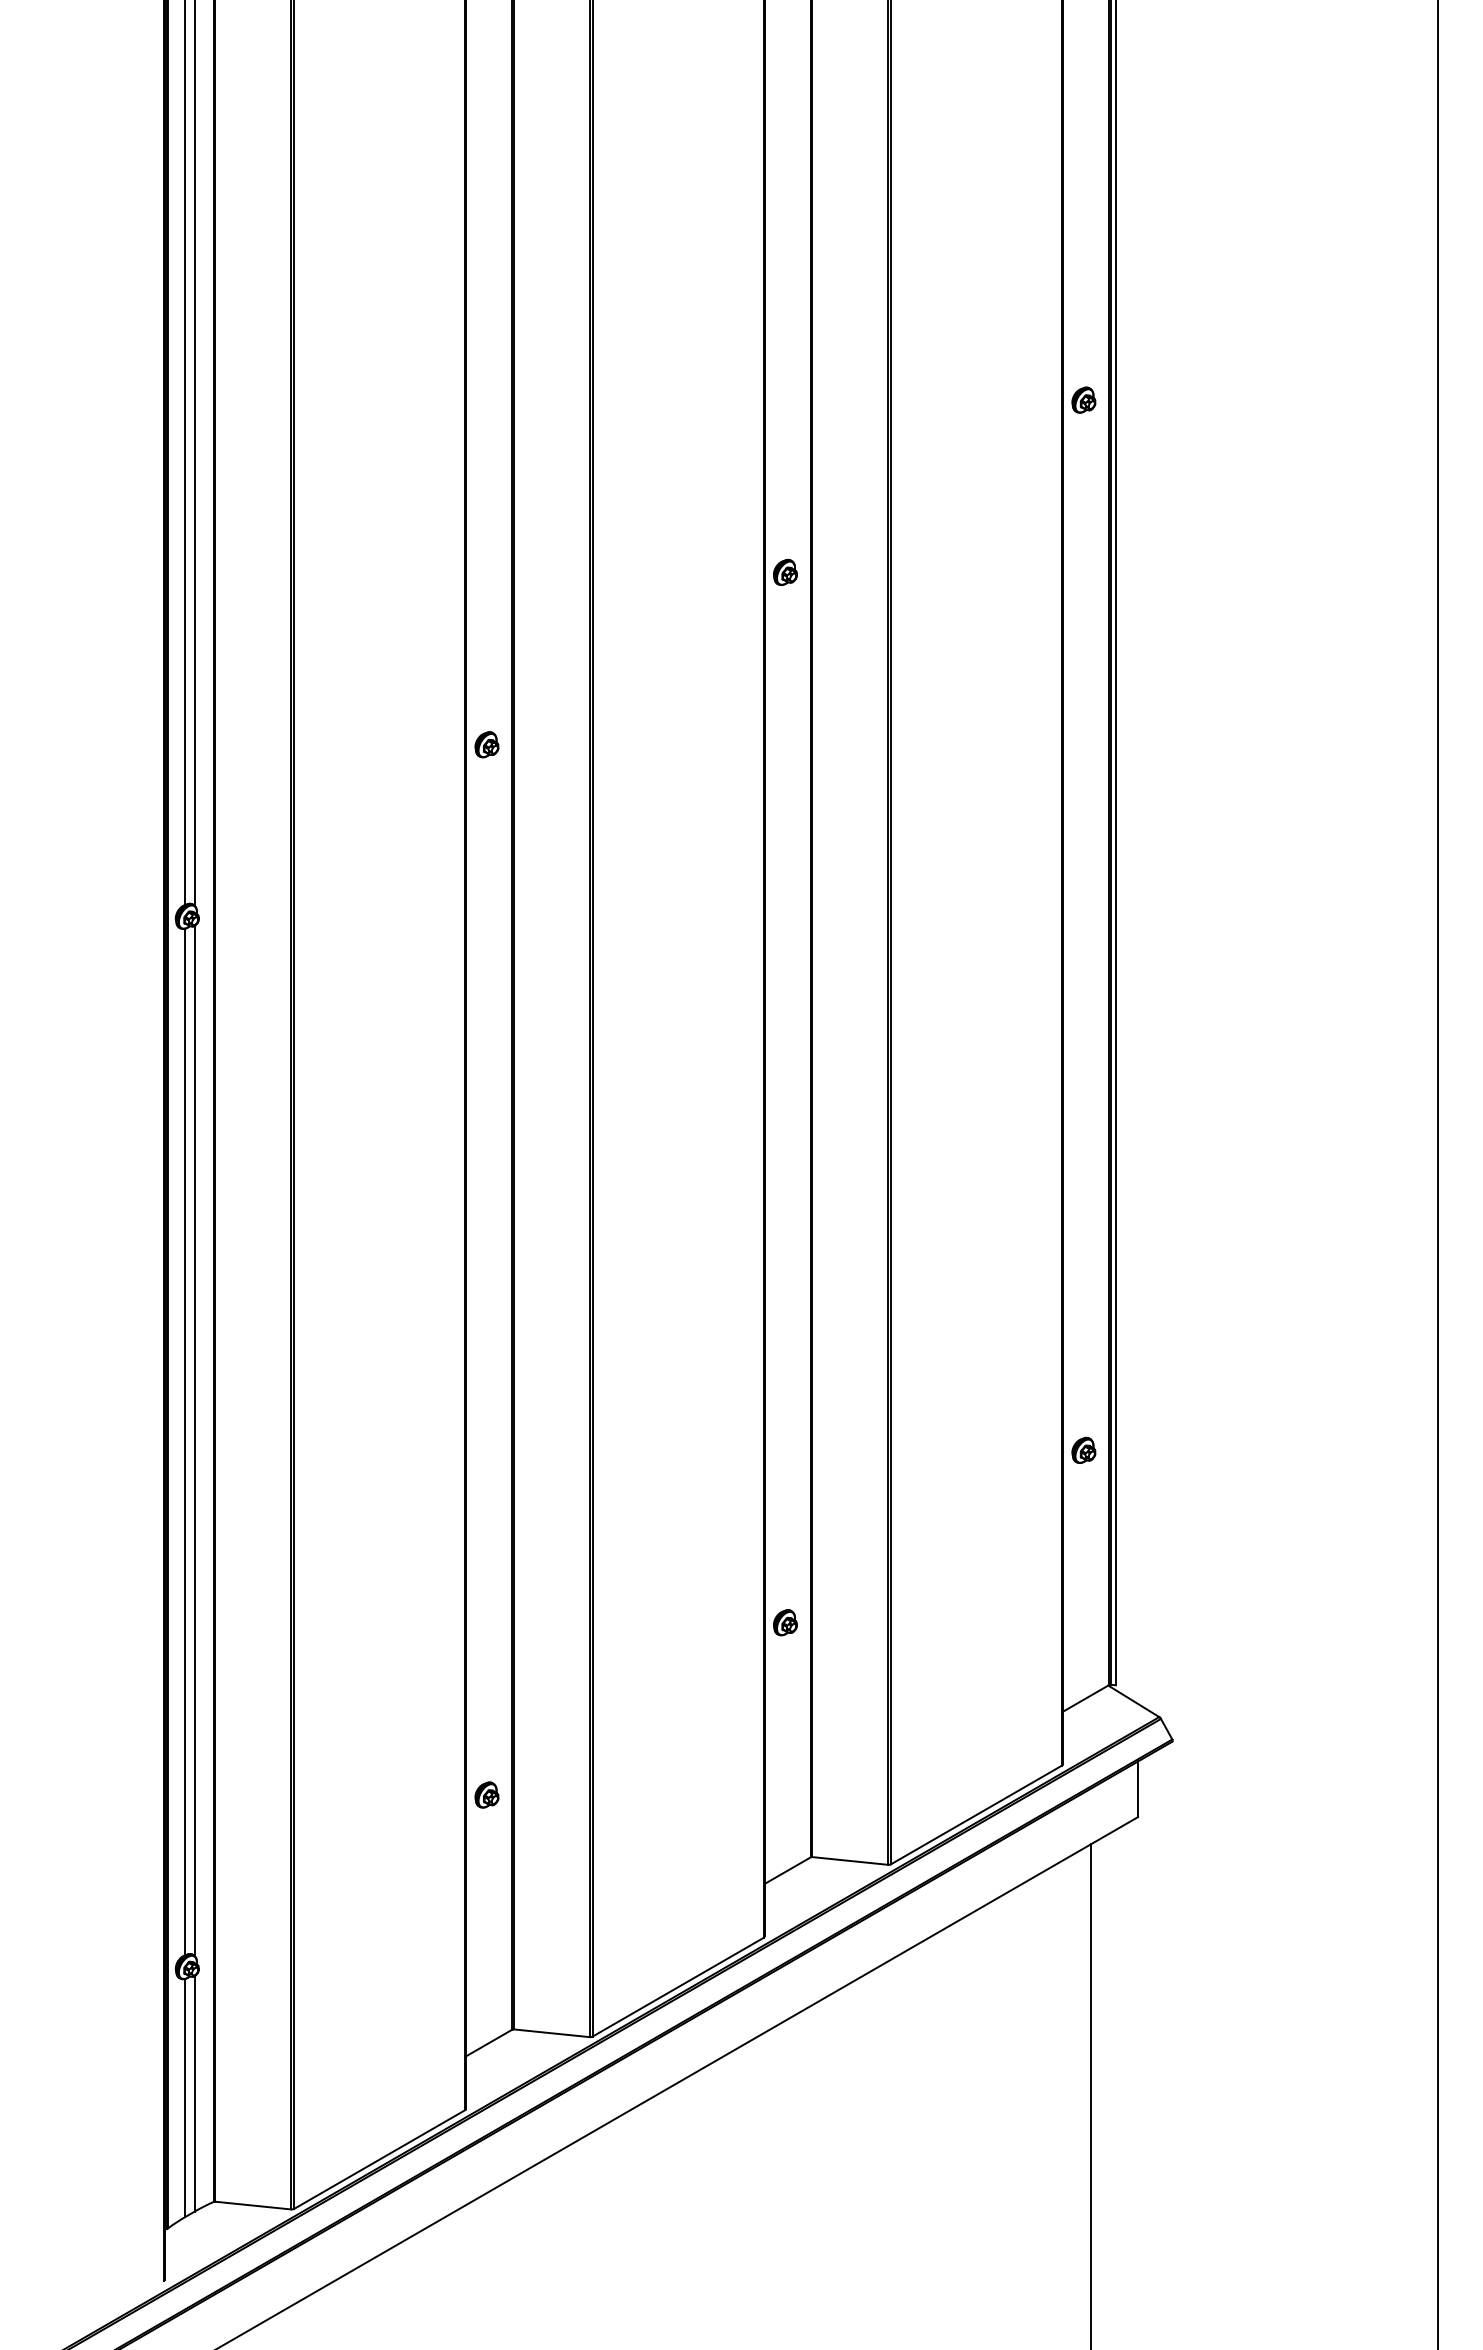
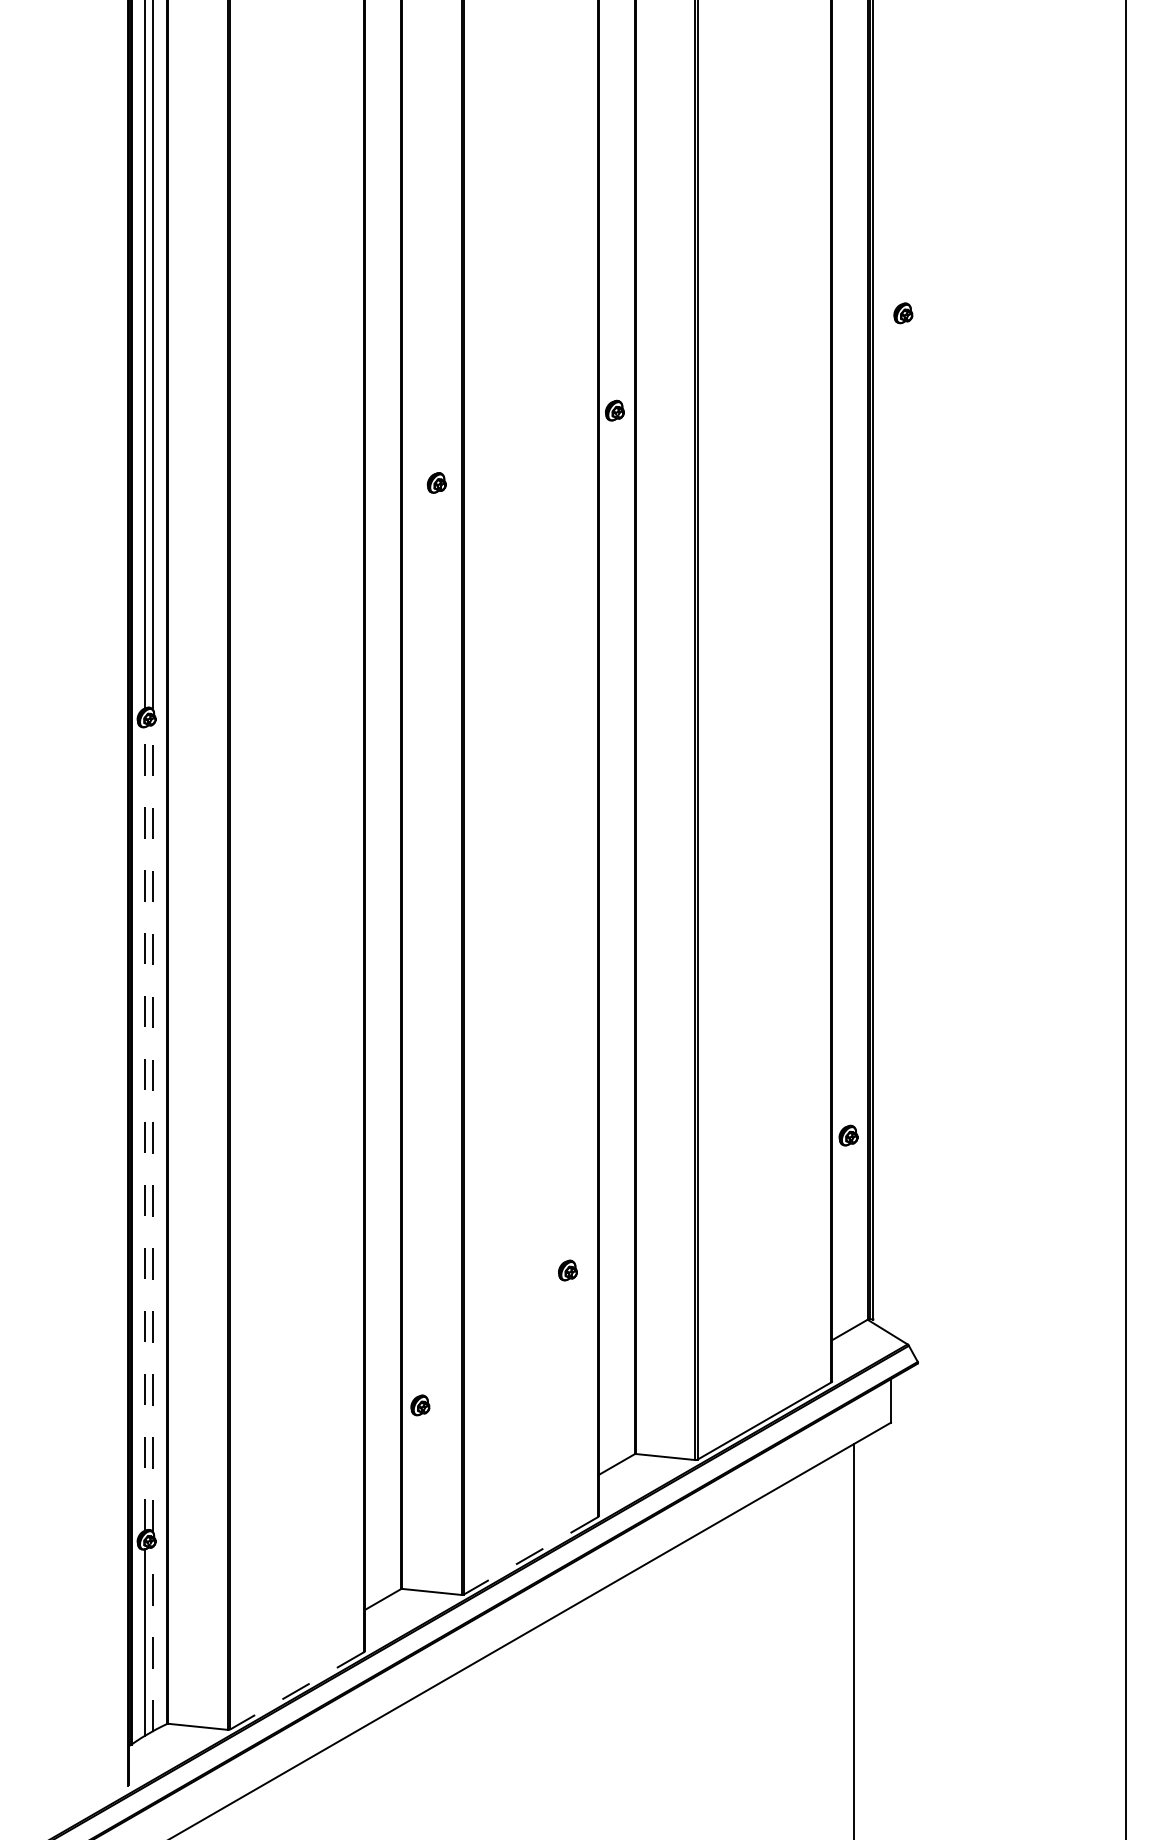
part: (1083, 399) -> (903, 312), moved
part: (785, 571) -> (614, 409), moved
part: (486, 744) -> (436, 482), moved
line: (194, 1440) -> (152, 1127), solid -> dashed
line: (185, 1441) -> (145, 1128), solid -> dashed
part: (785, 1622) -> (567, 1270), moved
part: (486, 1794) -> (420, 1405), moved
line: (678, 1987) -> (531, 1556), solid -> dashed
line: (194, 2093) -> (152, 1639), solid -> dashed
line: (379, 2159) -> (297, 1690), solid -> dashed

